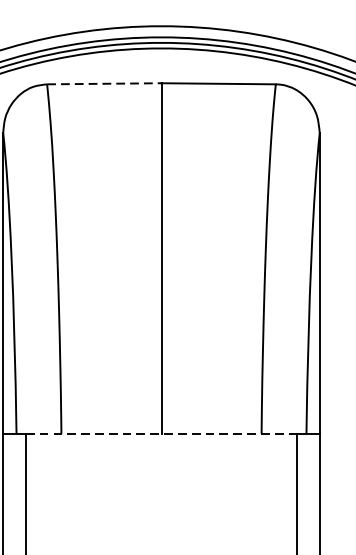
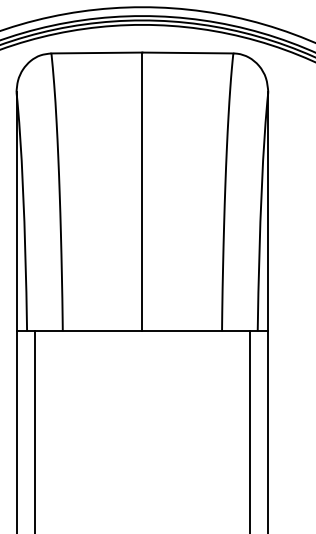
line: (105, 84) -> (97, 53), dashed -> solid
line: (161, 433) -> (142, 331), dashed -> solid

